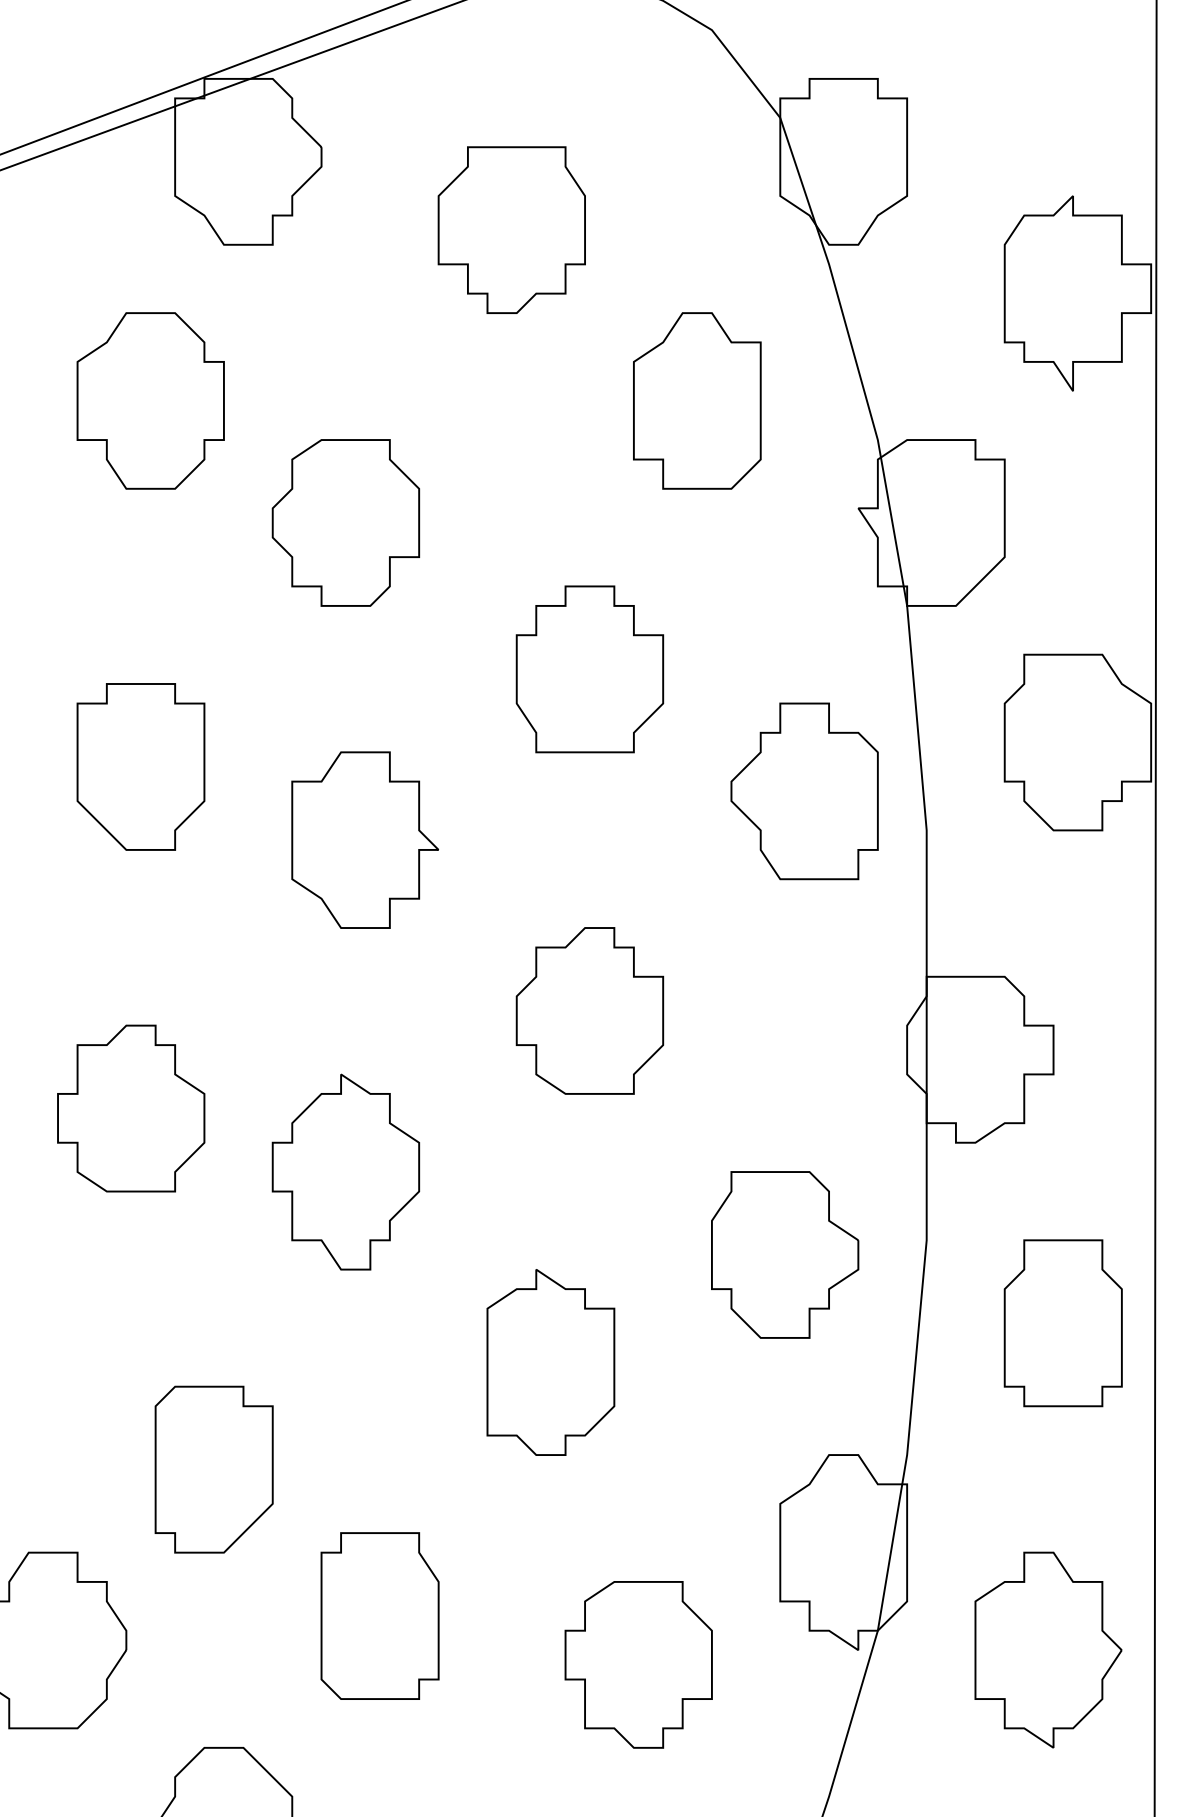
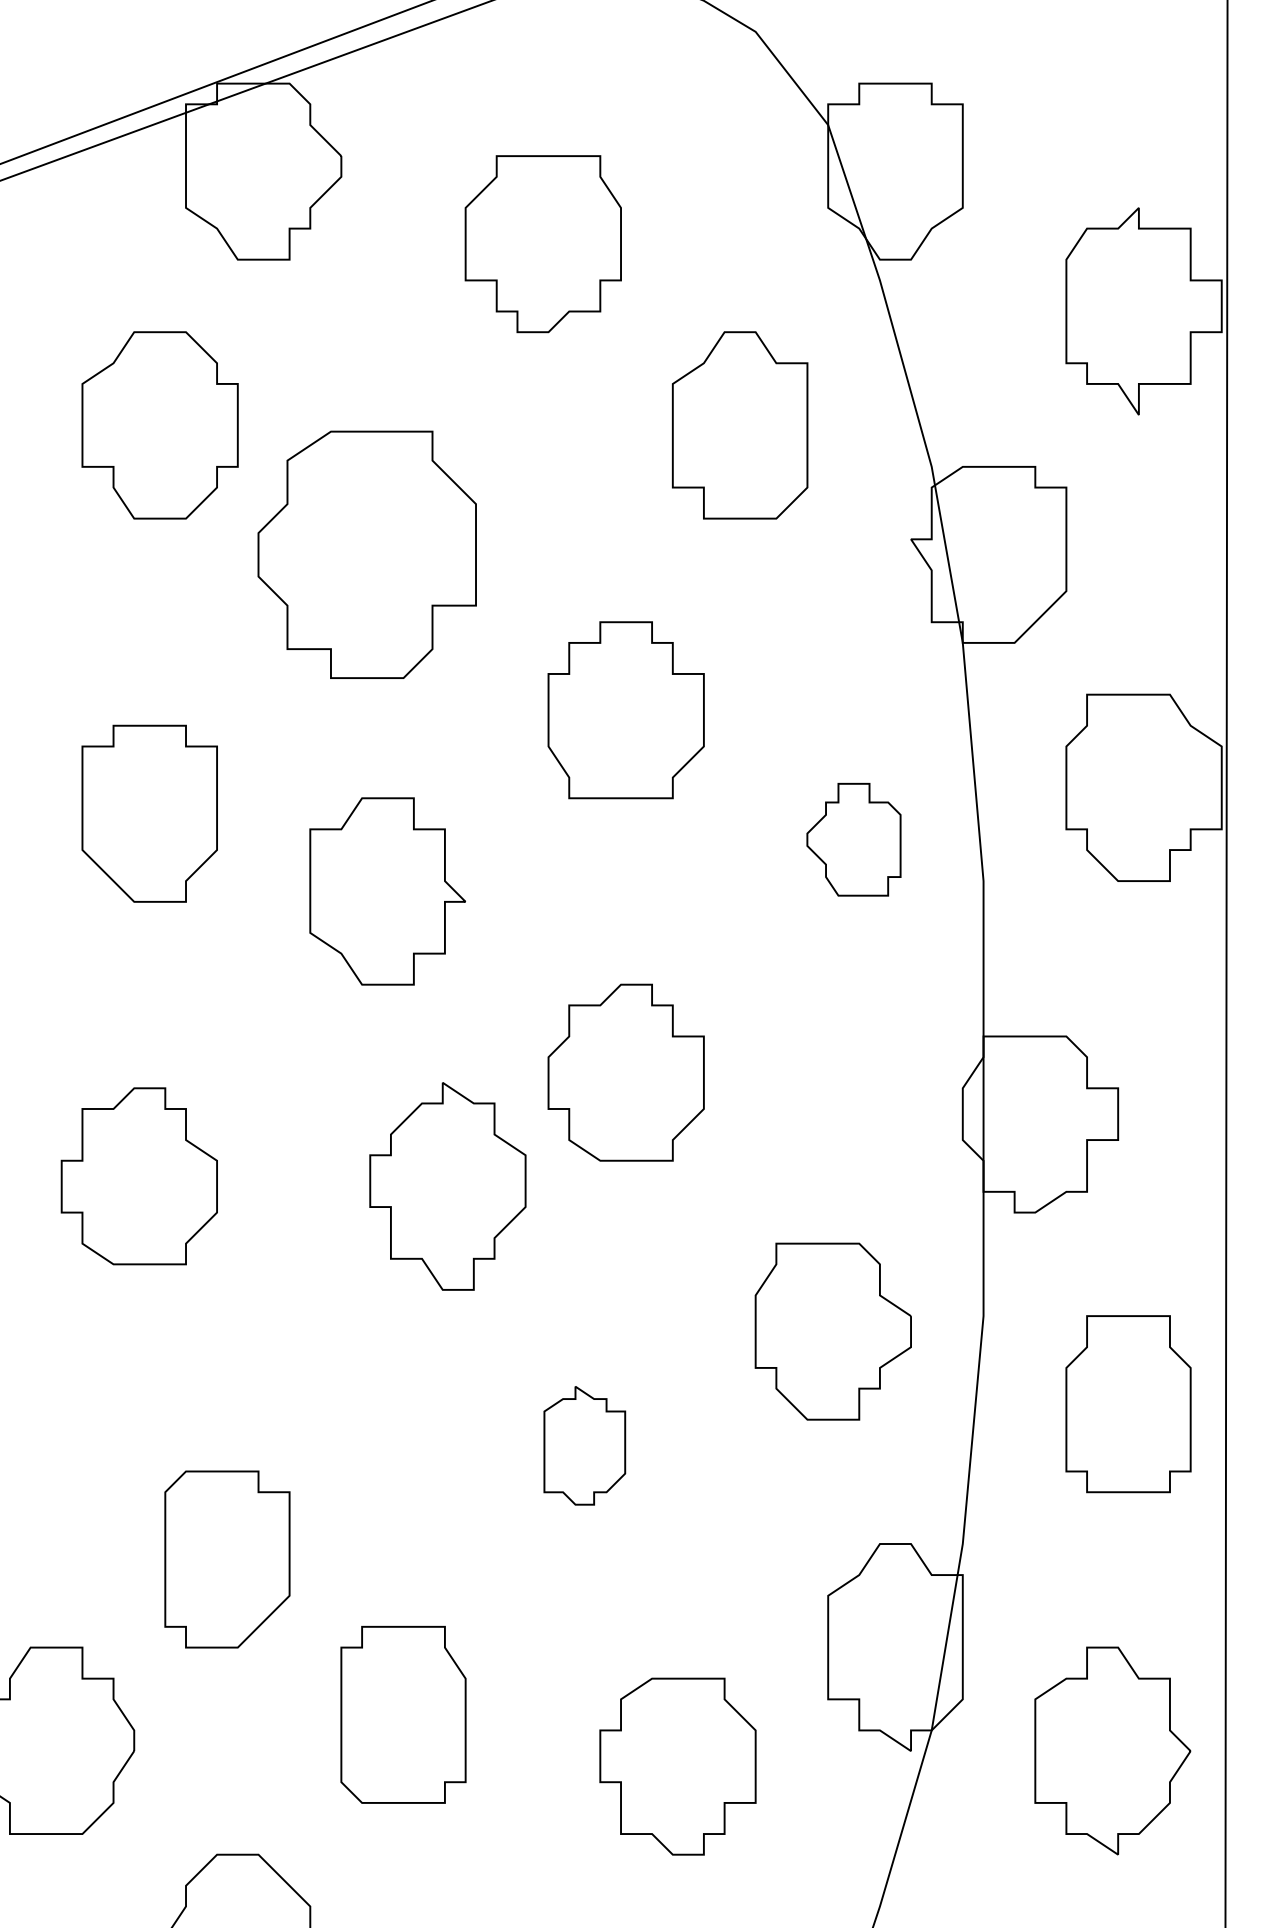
part: (345, 522) -> (366, 554), size x1.4
part: (804, 791) -> (853, 839), size x0.6
part: (345, 1171) -> (447, 1185), moved
part: (550, 1362) -> (584, 1445), size x0.6

